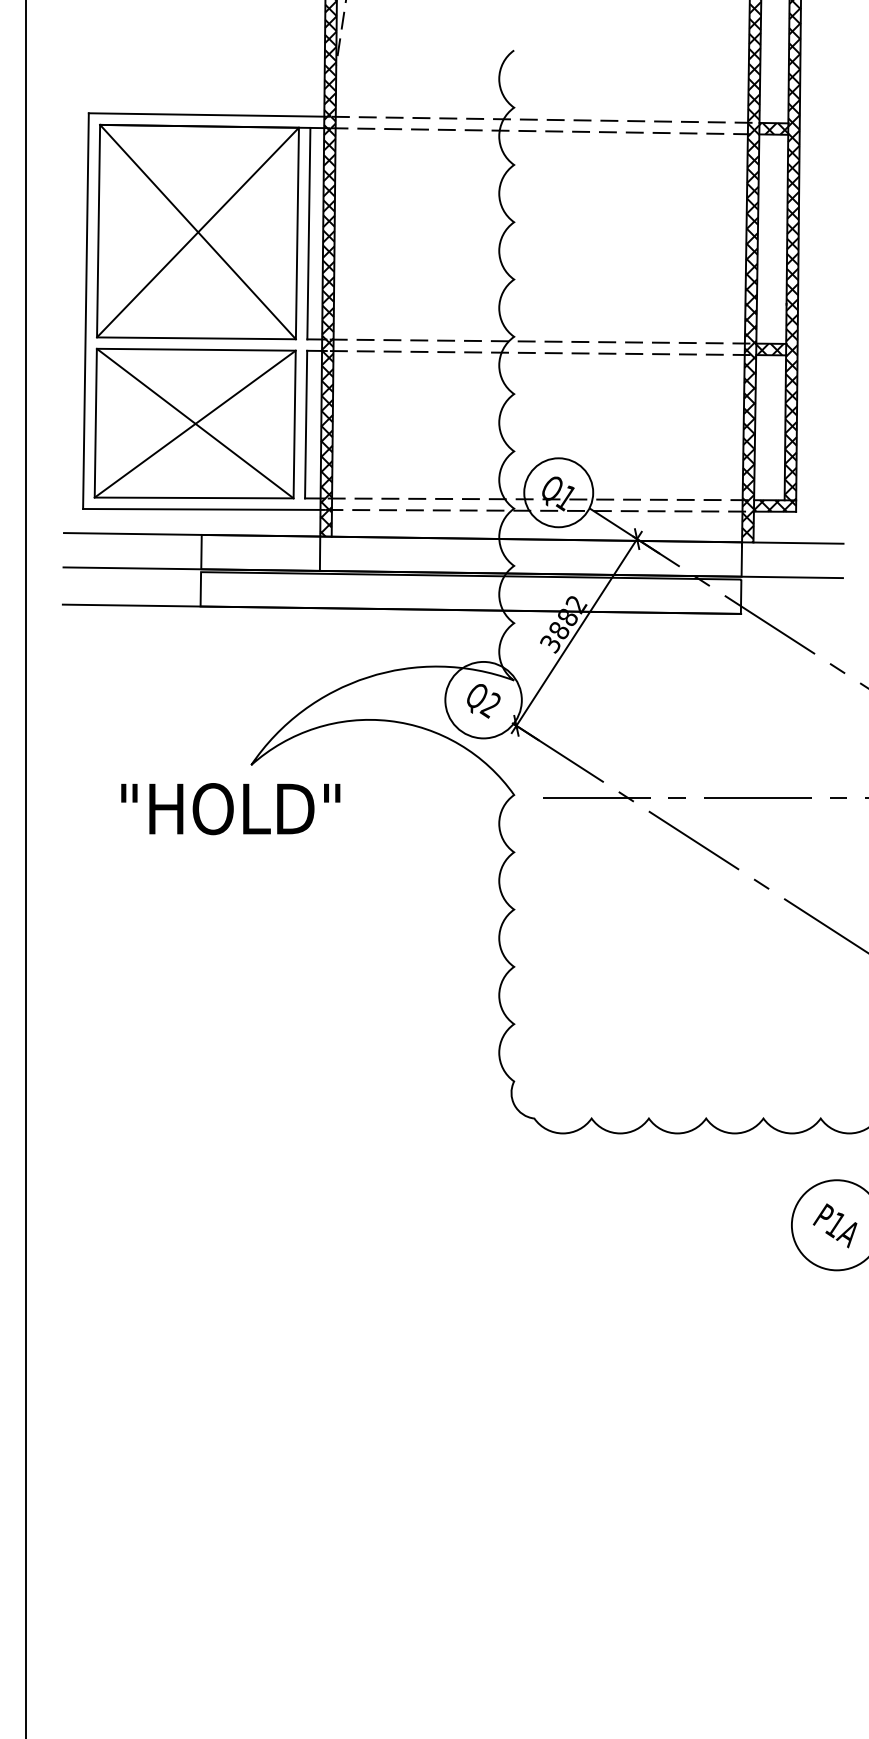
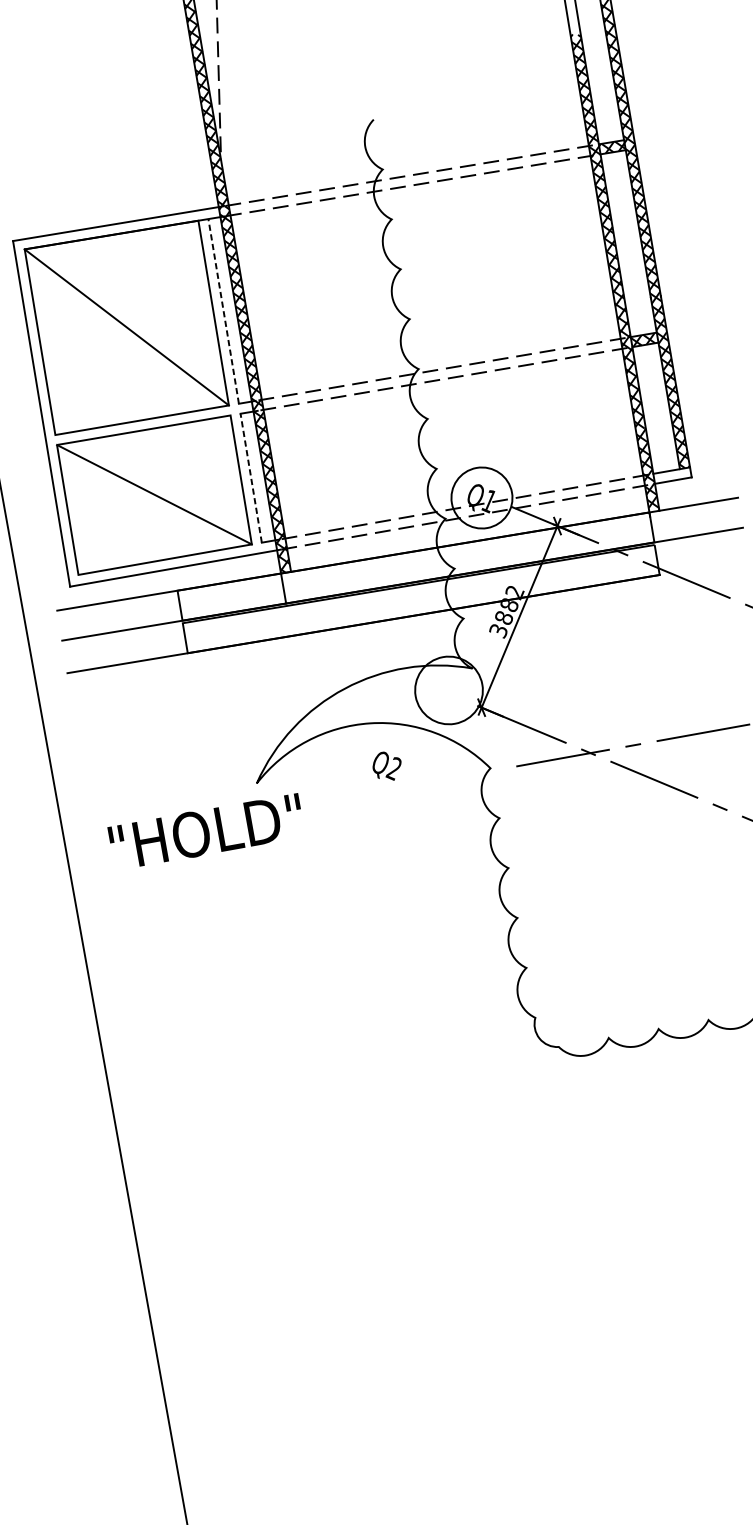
line: (197, 232) -> (126, 327), removed
line: (308, 233) -> (223, 311), solid -> dashed
line: (194, 423) -> (153, 494), removed
line: (306, 424) -> (251, 478), solid -> dashed
hatch: (774, 505) -> (671, 475), removed
text: (483, 701) -> (387, 766), moved
text: (230, 809) -> (206, 832), moved

